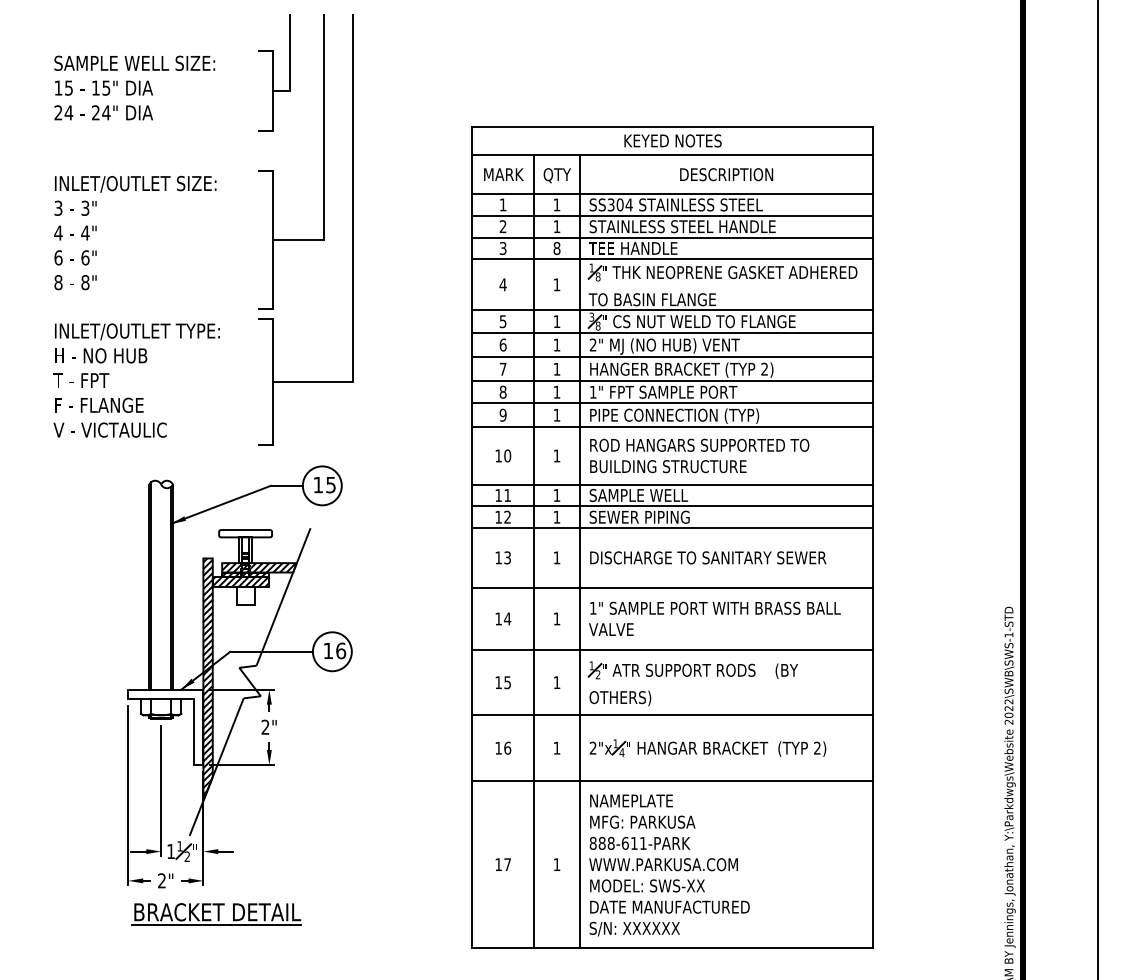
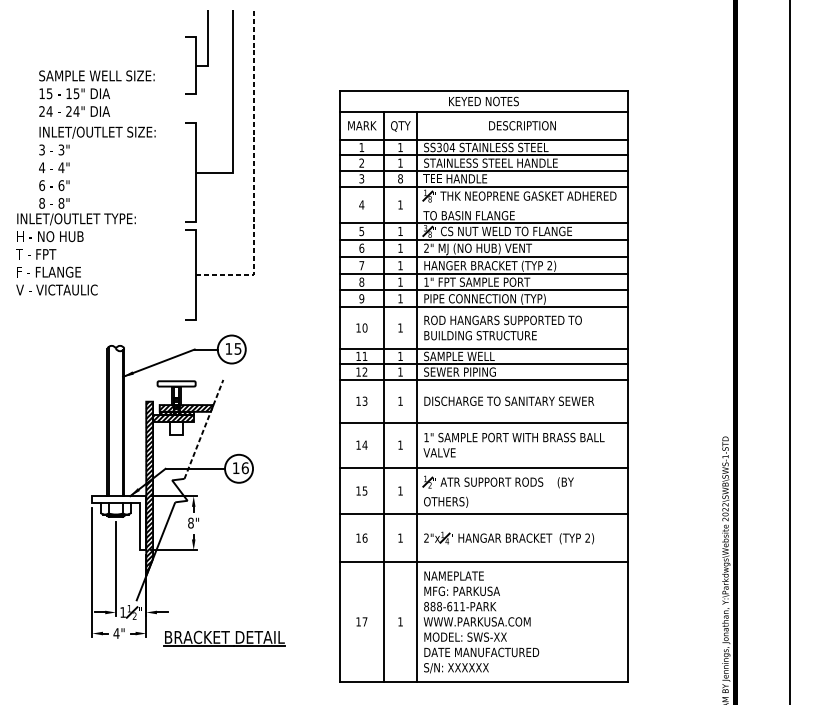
text: (134, 87) -> (96, 93), moved
line: (352, 238) -> (253, 171), solid -> dashed
text: (136, 380) -> (75, 254), moved
line: (283, 596) -> (203, 429), solid -> dashed
text: (265, 726) -> (190, 522), 2" -> 8"
text: (161, 880) -> (116, 633), 2" -> 4"
part: (216, 914) -> (224, 639), moved

